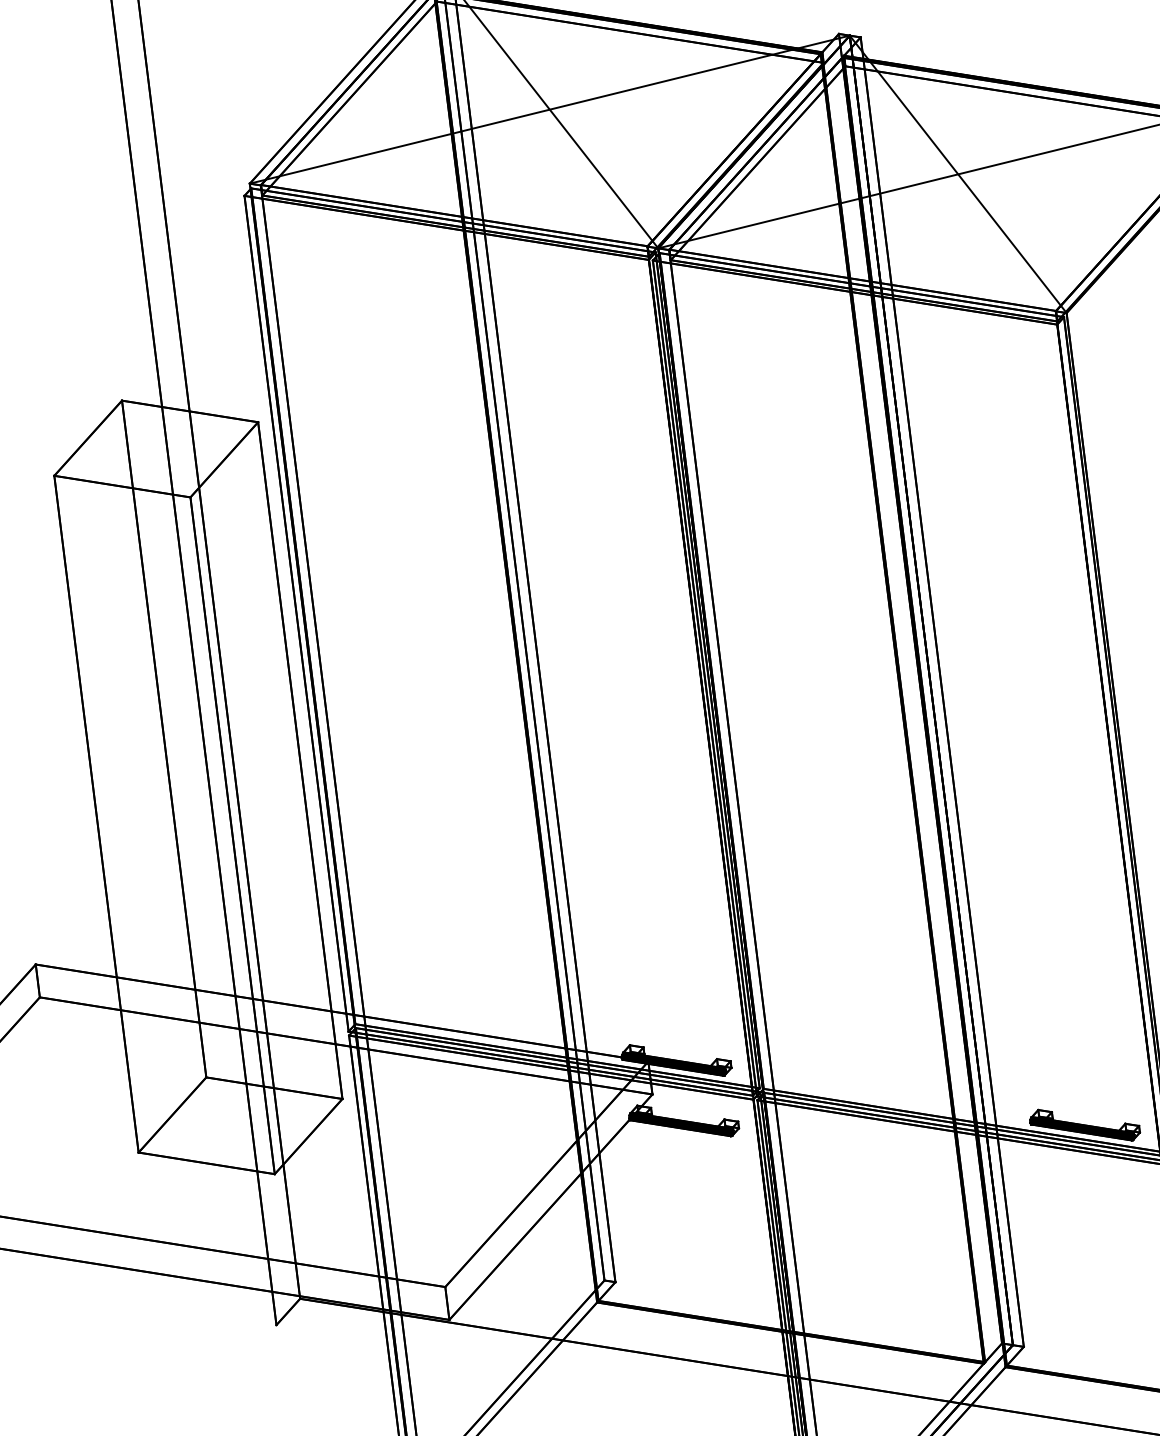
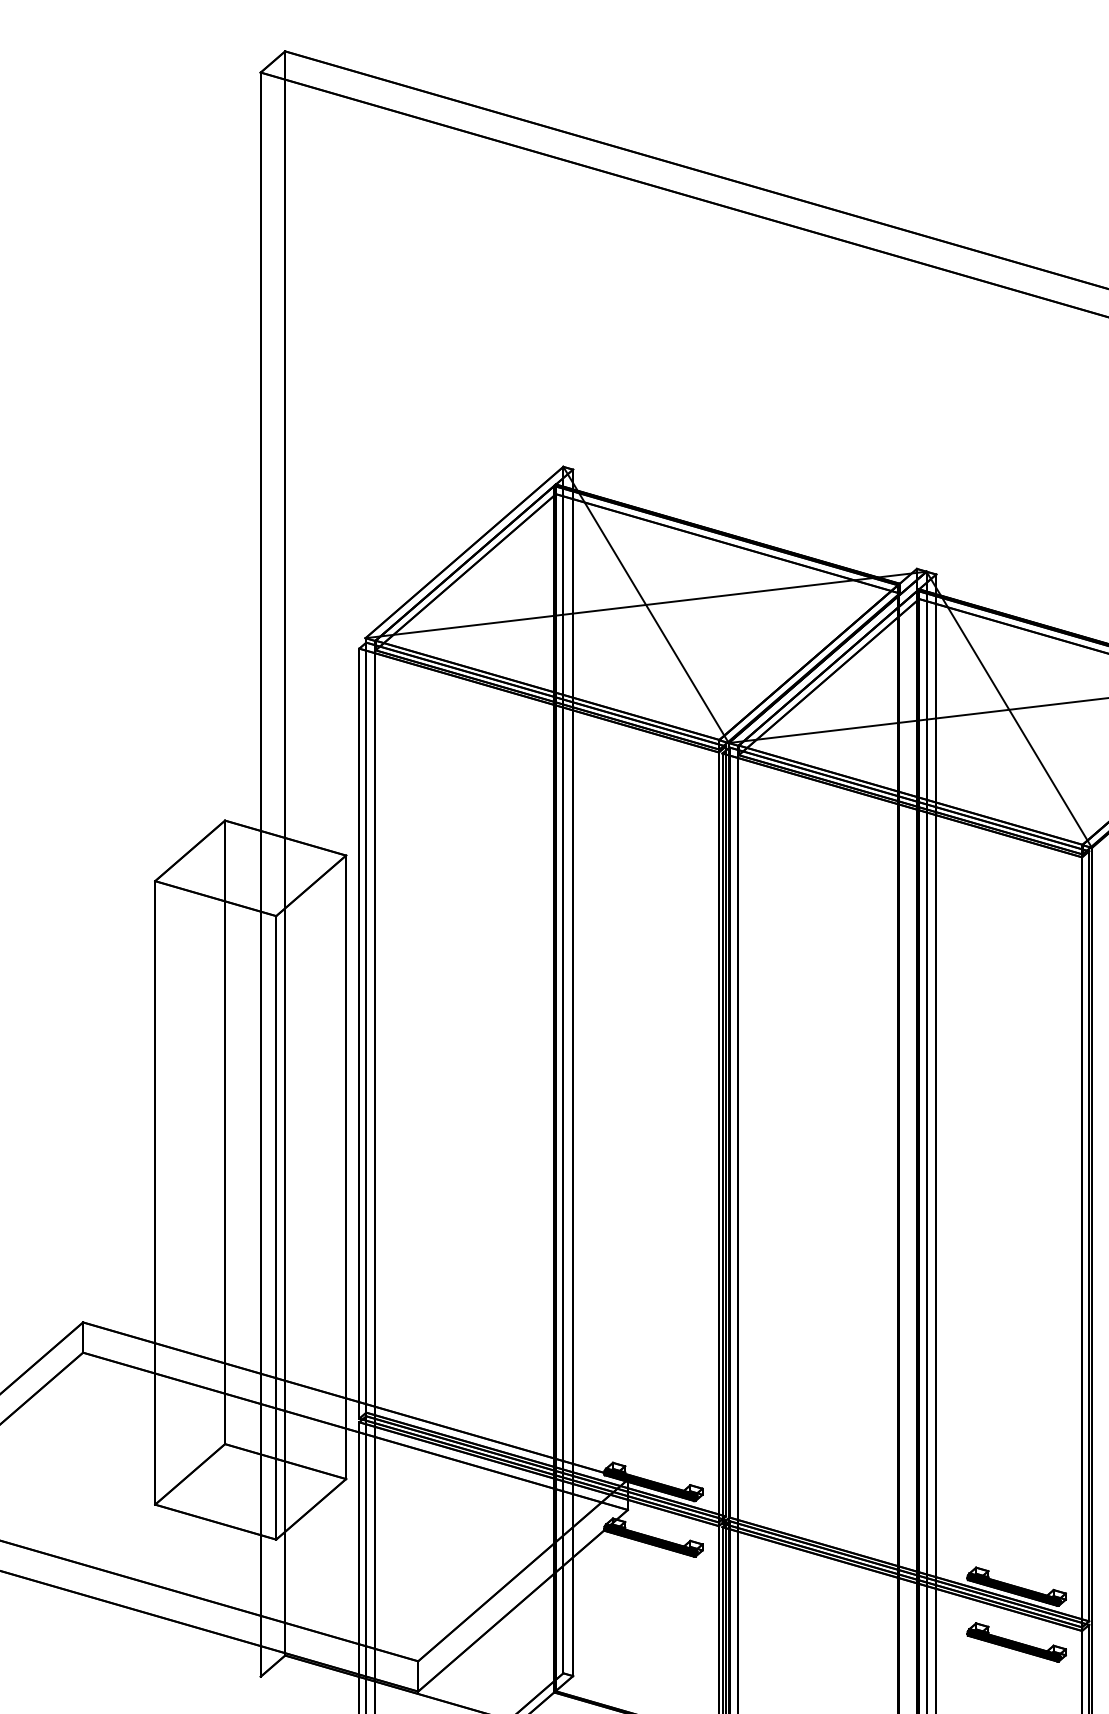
part: (1092, 1185) -> (1016, 1642), added

